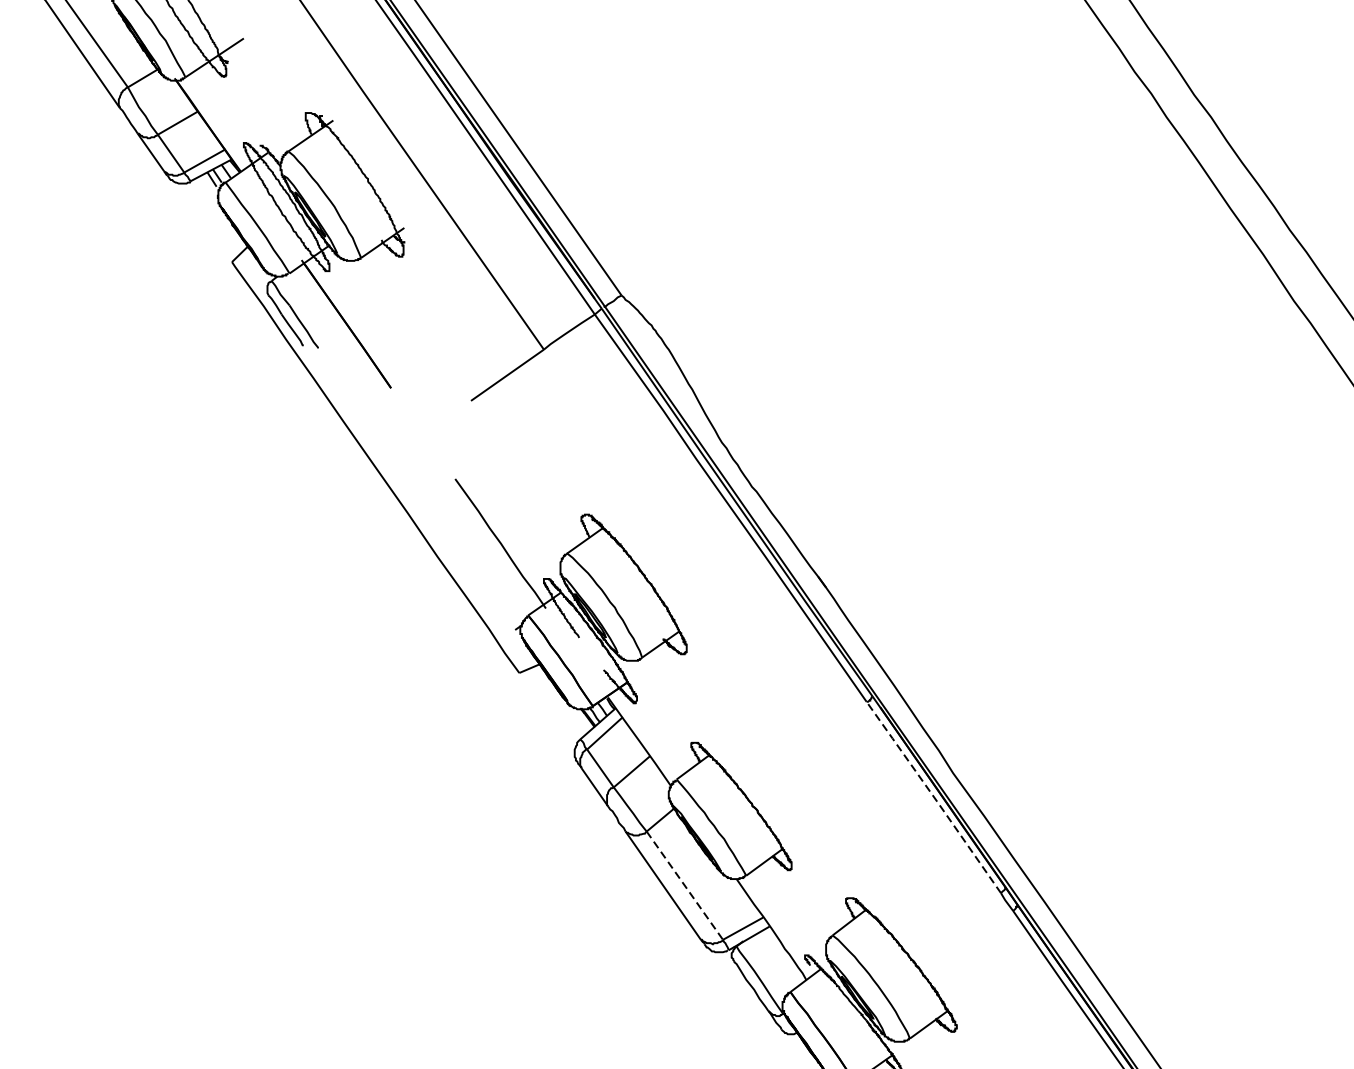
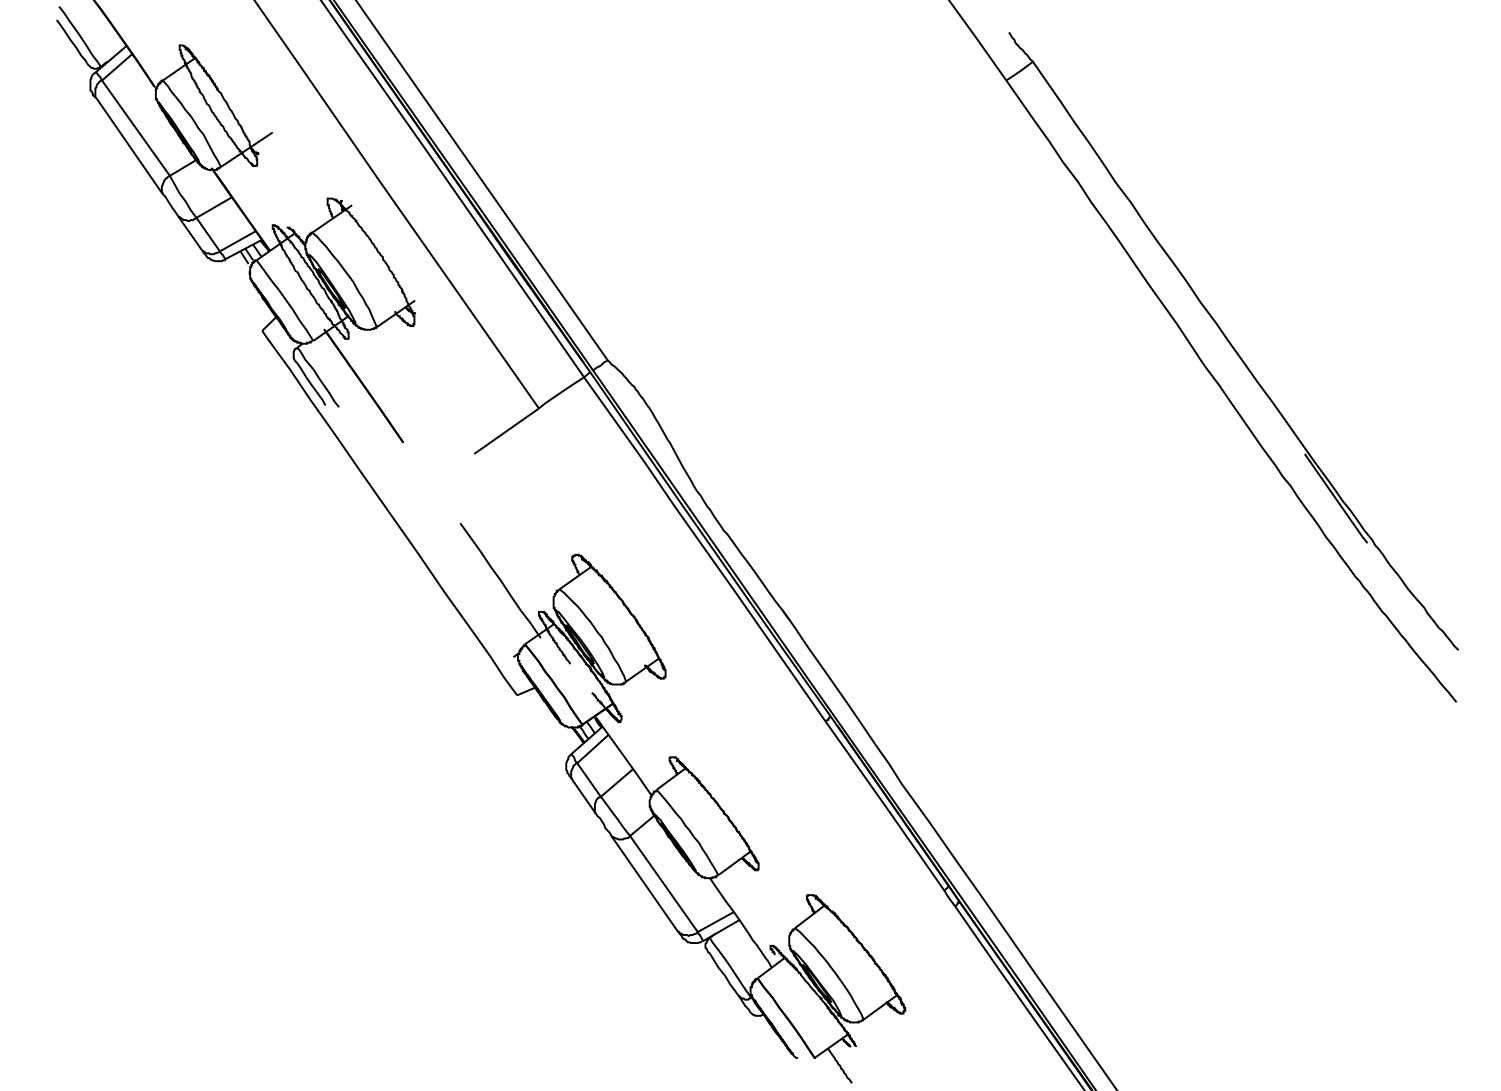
line: (933, 797) -> (884, 805), dashed -> solid
line: (684, 886) -> (663, 884), dashed -> solid

